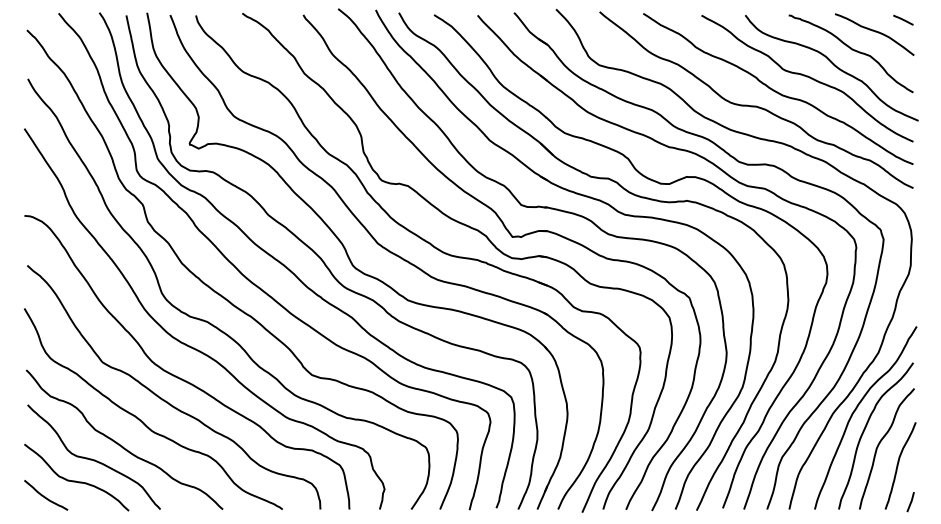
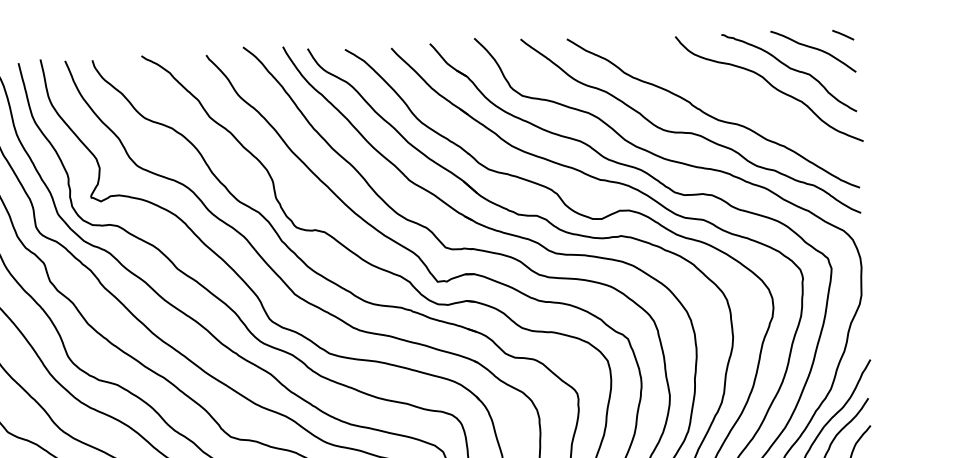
curve: (807, 77) -> (743, 100), removed

